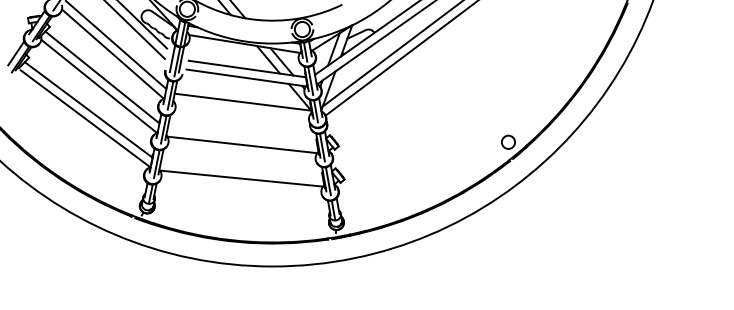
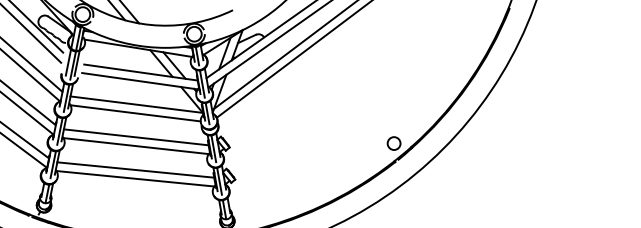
line: (241, 110) -> (135, 112), added
line: (242, 135) -> (136, 136), added
line: (241, 169) -> (135, 169), added

